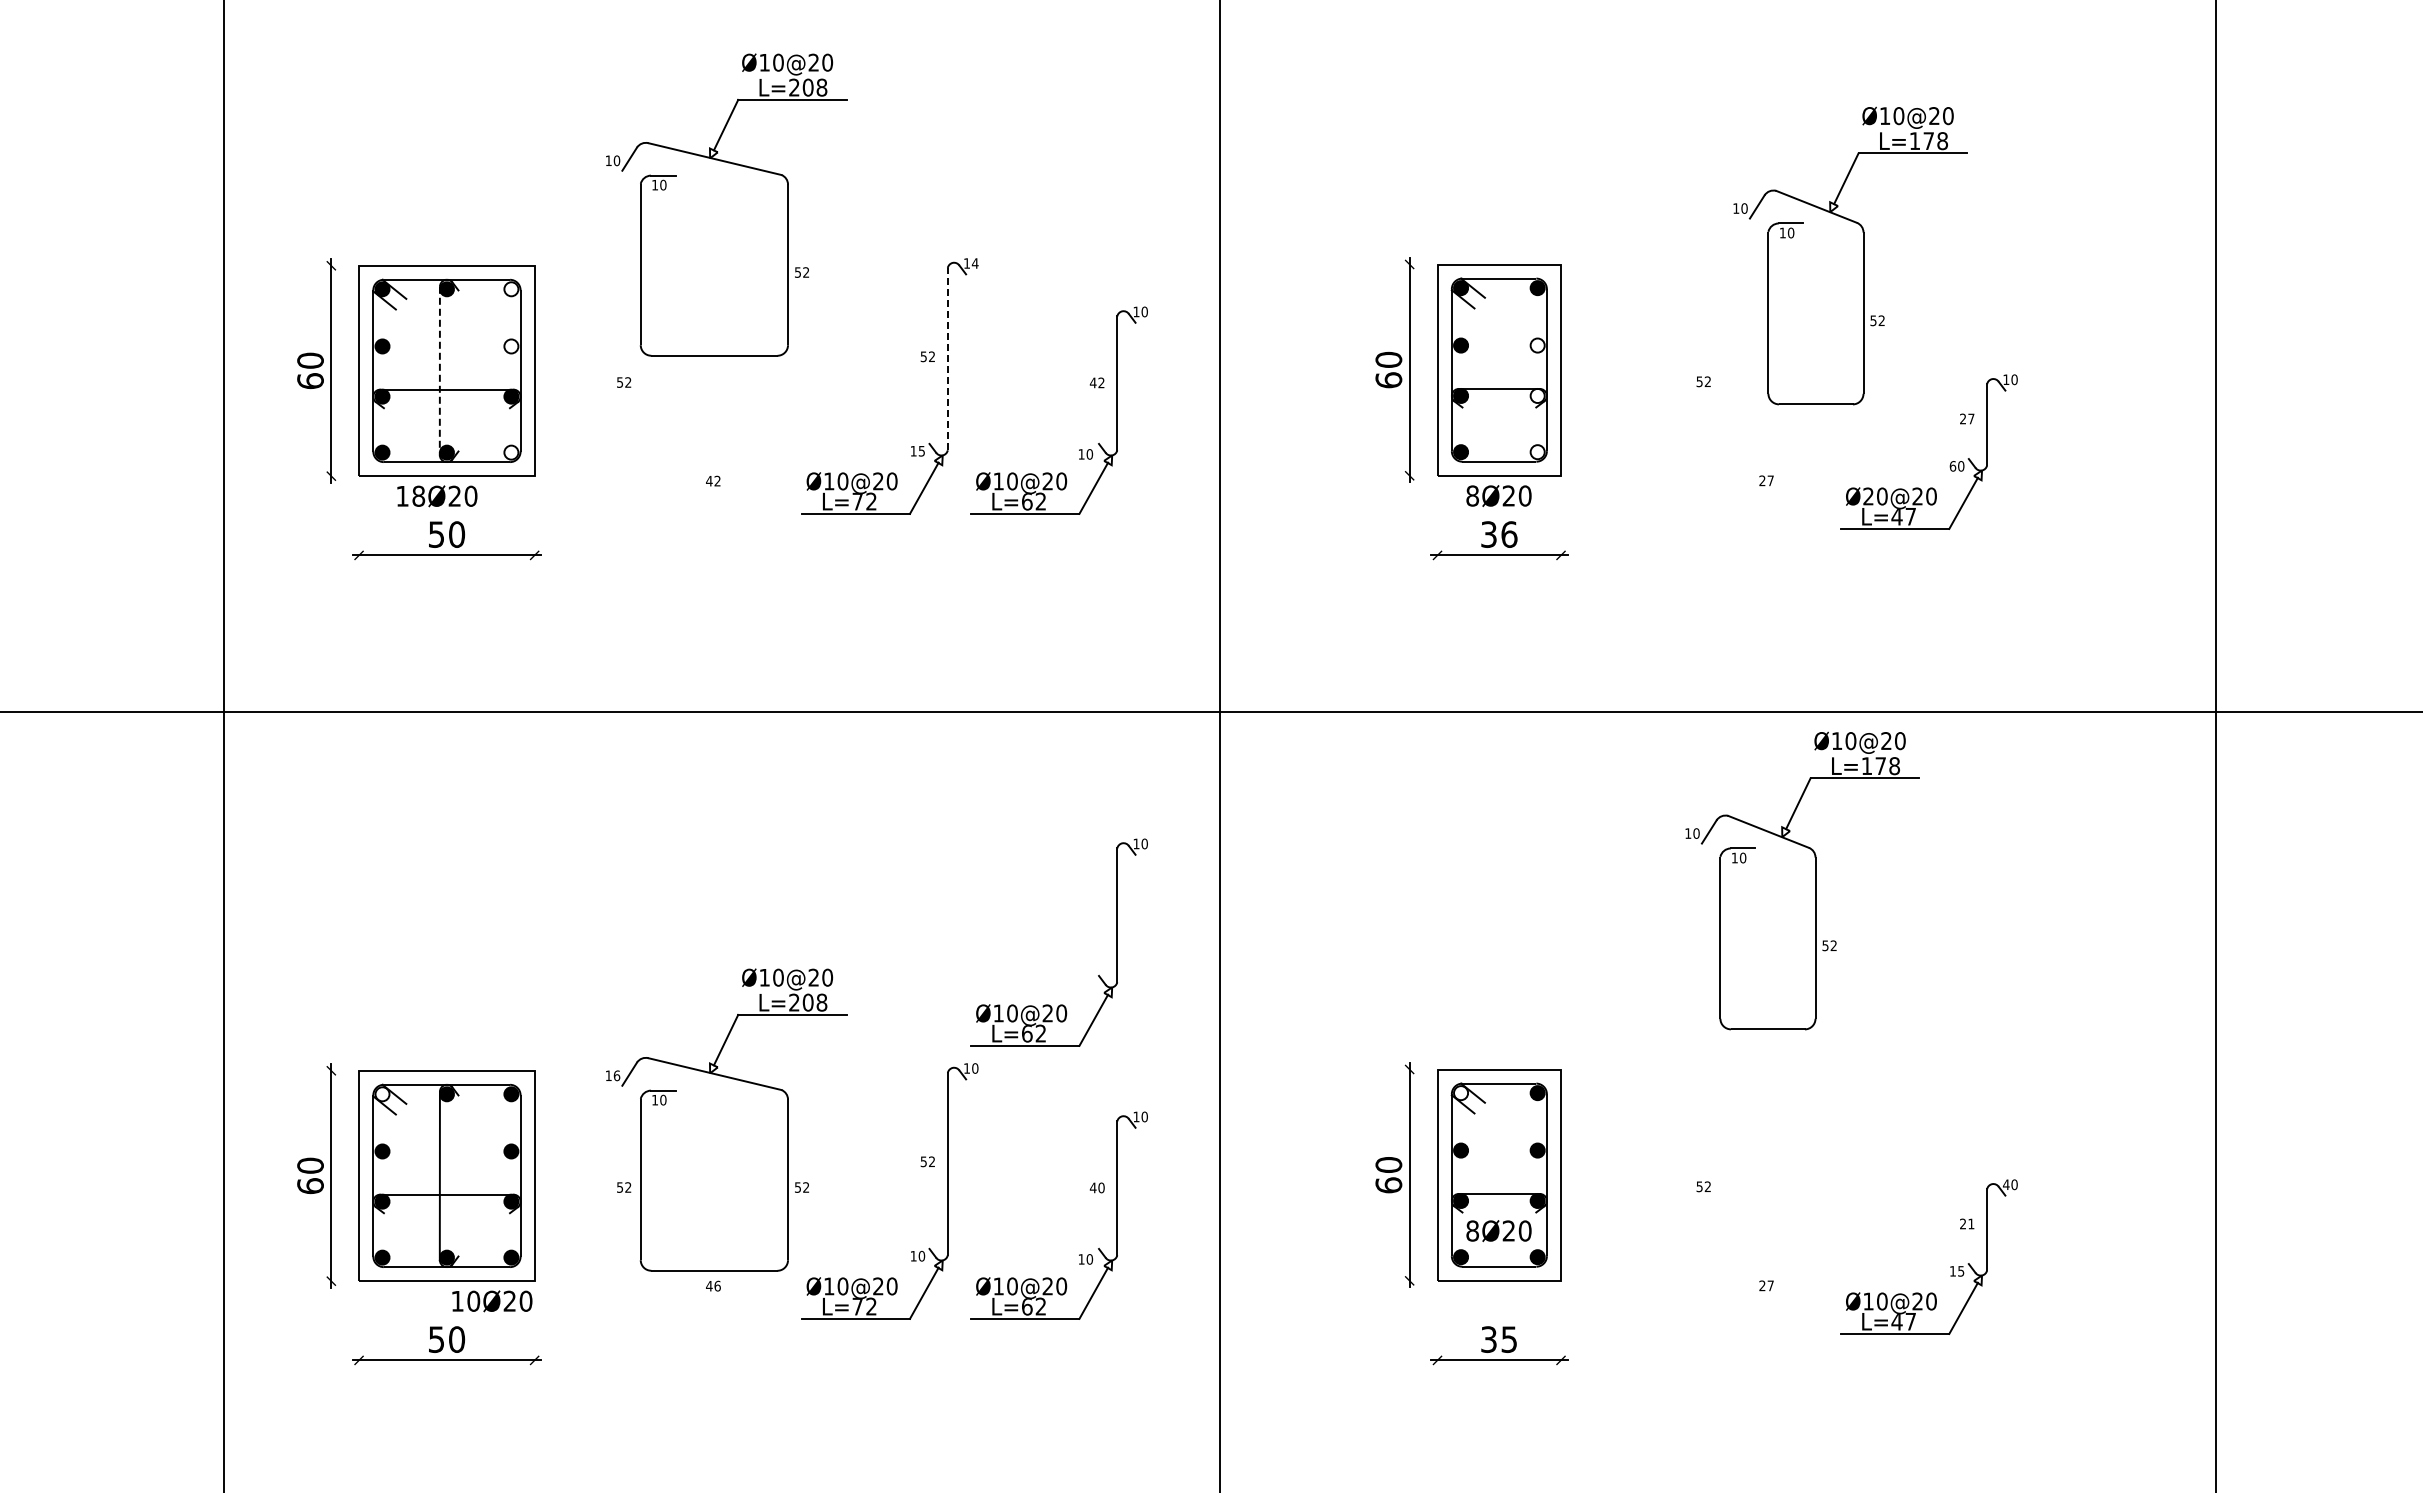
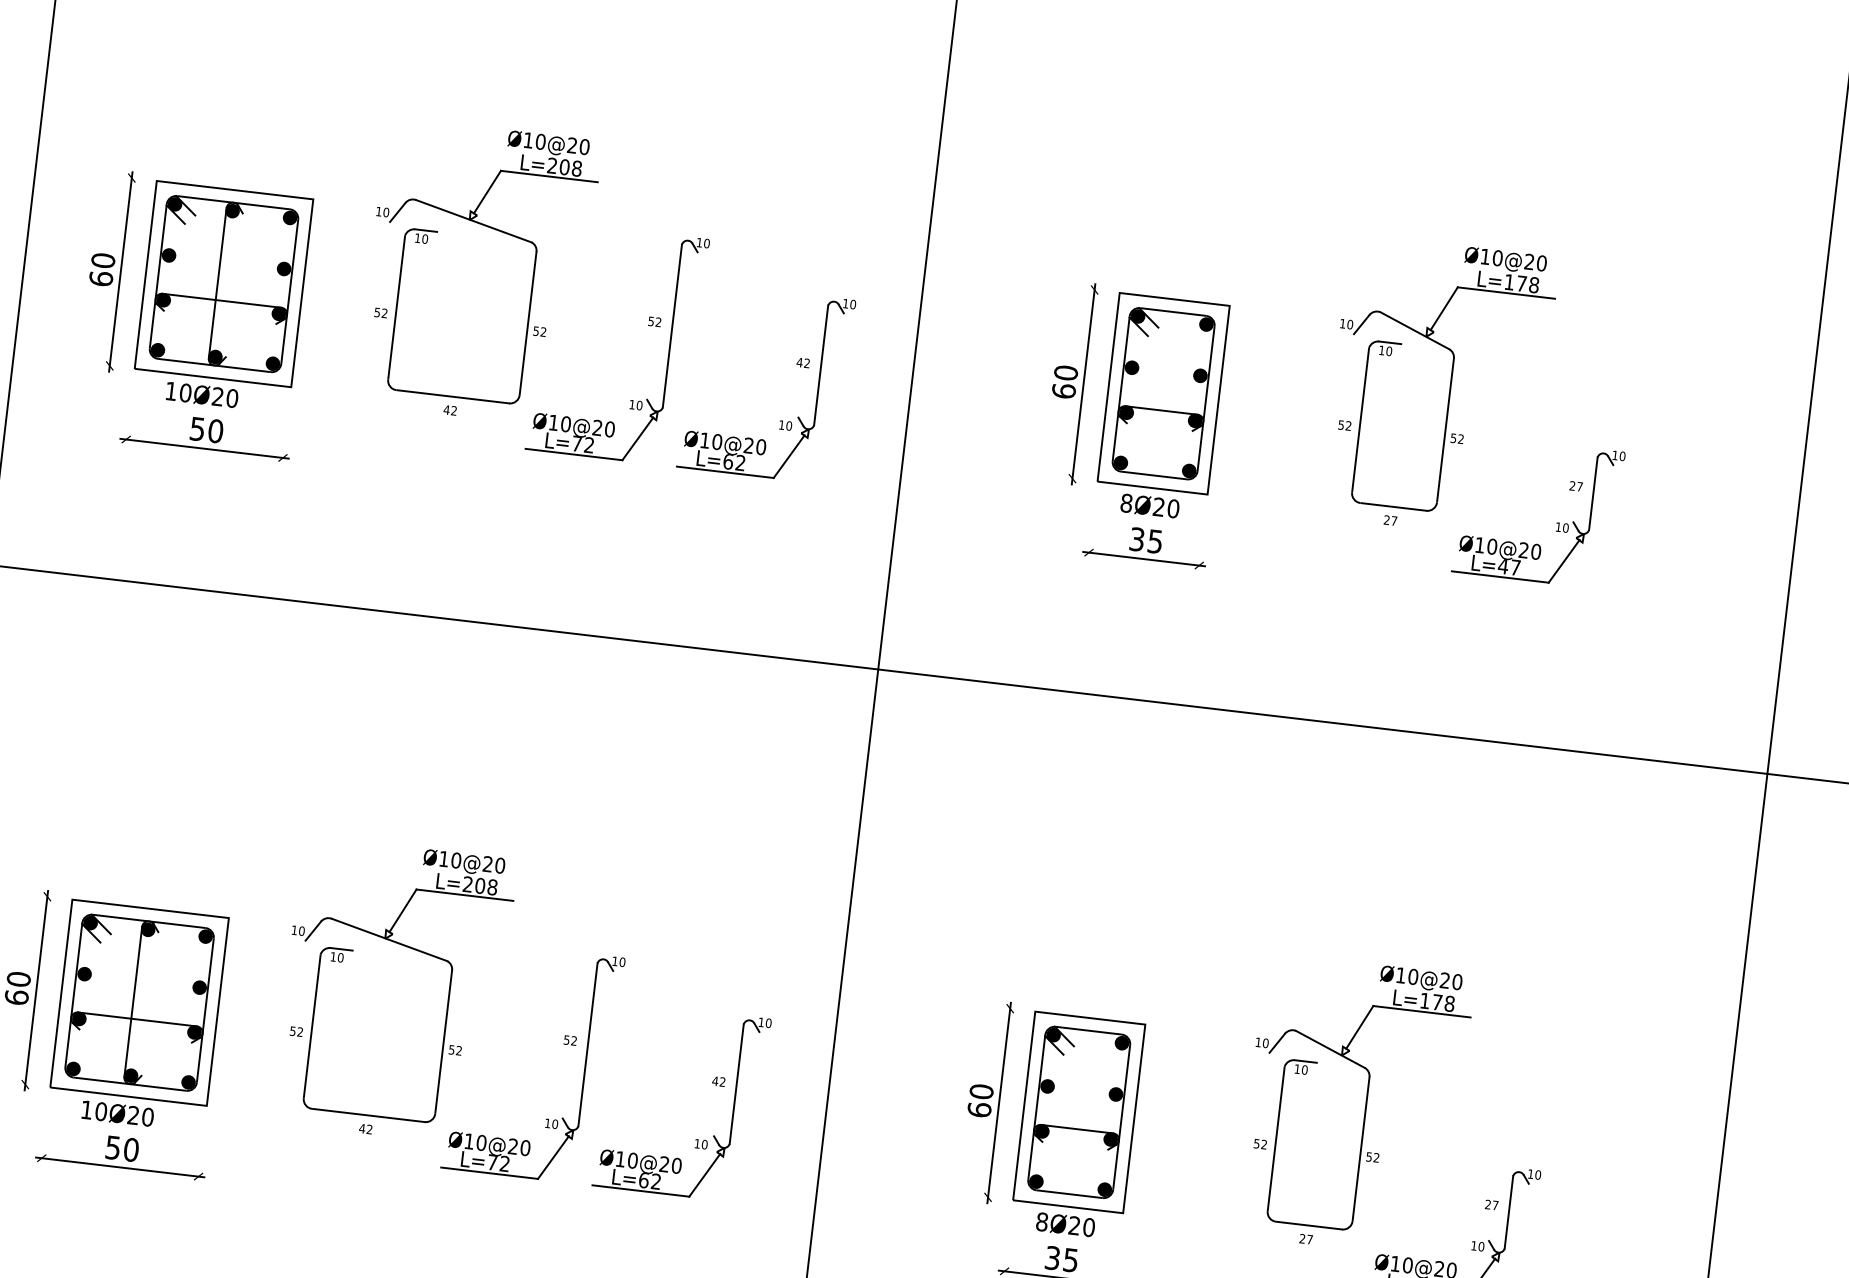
part: (736, 165) -> (492, 229), moved
part: (1863, 255) -> (1451, 379), moved
text: (974, 263) -> (706, 243), 14 -> 10
fill: (511, 289) -> (290, 218), added
fill: (1537, 345) -> (1200, 375), added
fill: (511, 346) -> (284, 269), added
line: (947, 358) -> (672, 325), dashed -> solid
line: (439, 371) -> (217, 283), dashed -> solid
fill: (1537, 395) -> (1195, 420), added
text: (921, 450) -> (639, 404), 15 -> 10
fill: (511, 452) -> (273, 363), added
fill: (1537, 452) -> (1189, 471), added
text: (1952, 466) -> (1558, 527), 60 -> 10
text: (418, 496) -> (185, 393), 18Ø20 -> 10Ø20
text: (1868, 496) -> (1479, 545), Ø20@20 -> Ø10@20
text: (1509, 534) -> (1155, 541), 36 -> 35
part: (1815, 880) -> (1367, 1097), moved
part: (1098, 975) -> (742, 892), removed
text: (617, 1075) -> (302, 930), 16 -> 10
fill: (1461, 1093) -> (1053, 1035), added
fill: (382, 1094) -> (90, 923), added
text: (2005, 1184) -> (1530, 1173), 40 -> 10
text: (1101, 1187) -> (722, 1081), 40 -> 42
text: (1971, 1223) -> (1495, 1205), 21 -> 27
text: (1498, 1230) -> (1065, 1224), moved
text: (1961, 1271) -> (1481, 1246), 15 -> 10
text: (717, 1285) -> (369, 1128), 46 -> 42
text: (492, 1301) -> (117, 1113), moved

